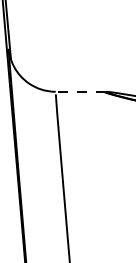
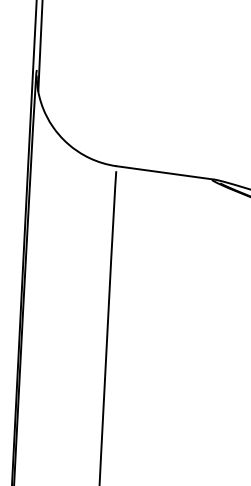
line: (80, 91) -> (165, 172), dashed -> solid

